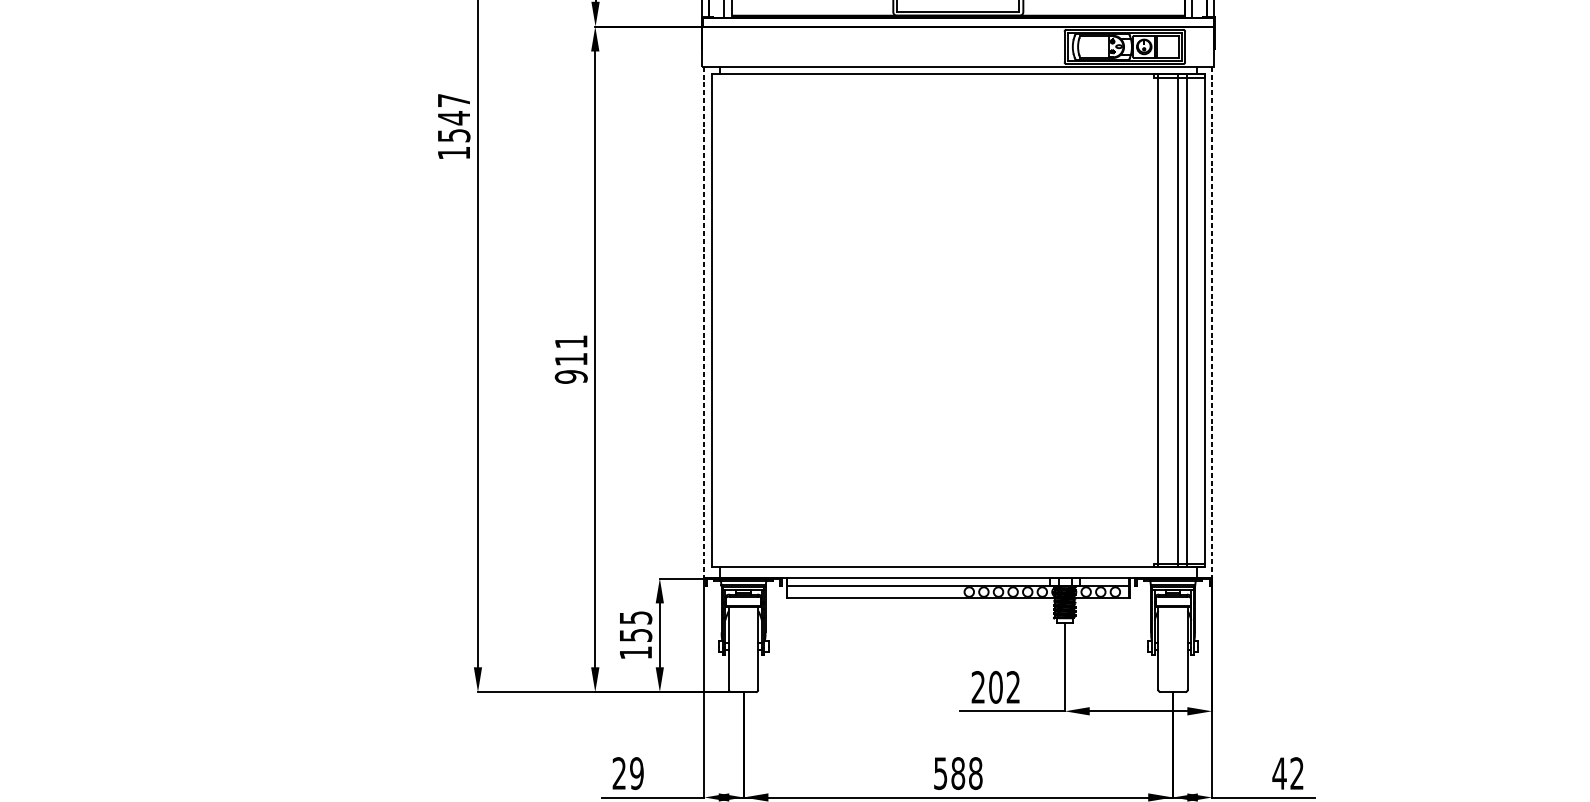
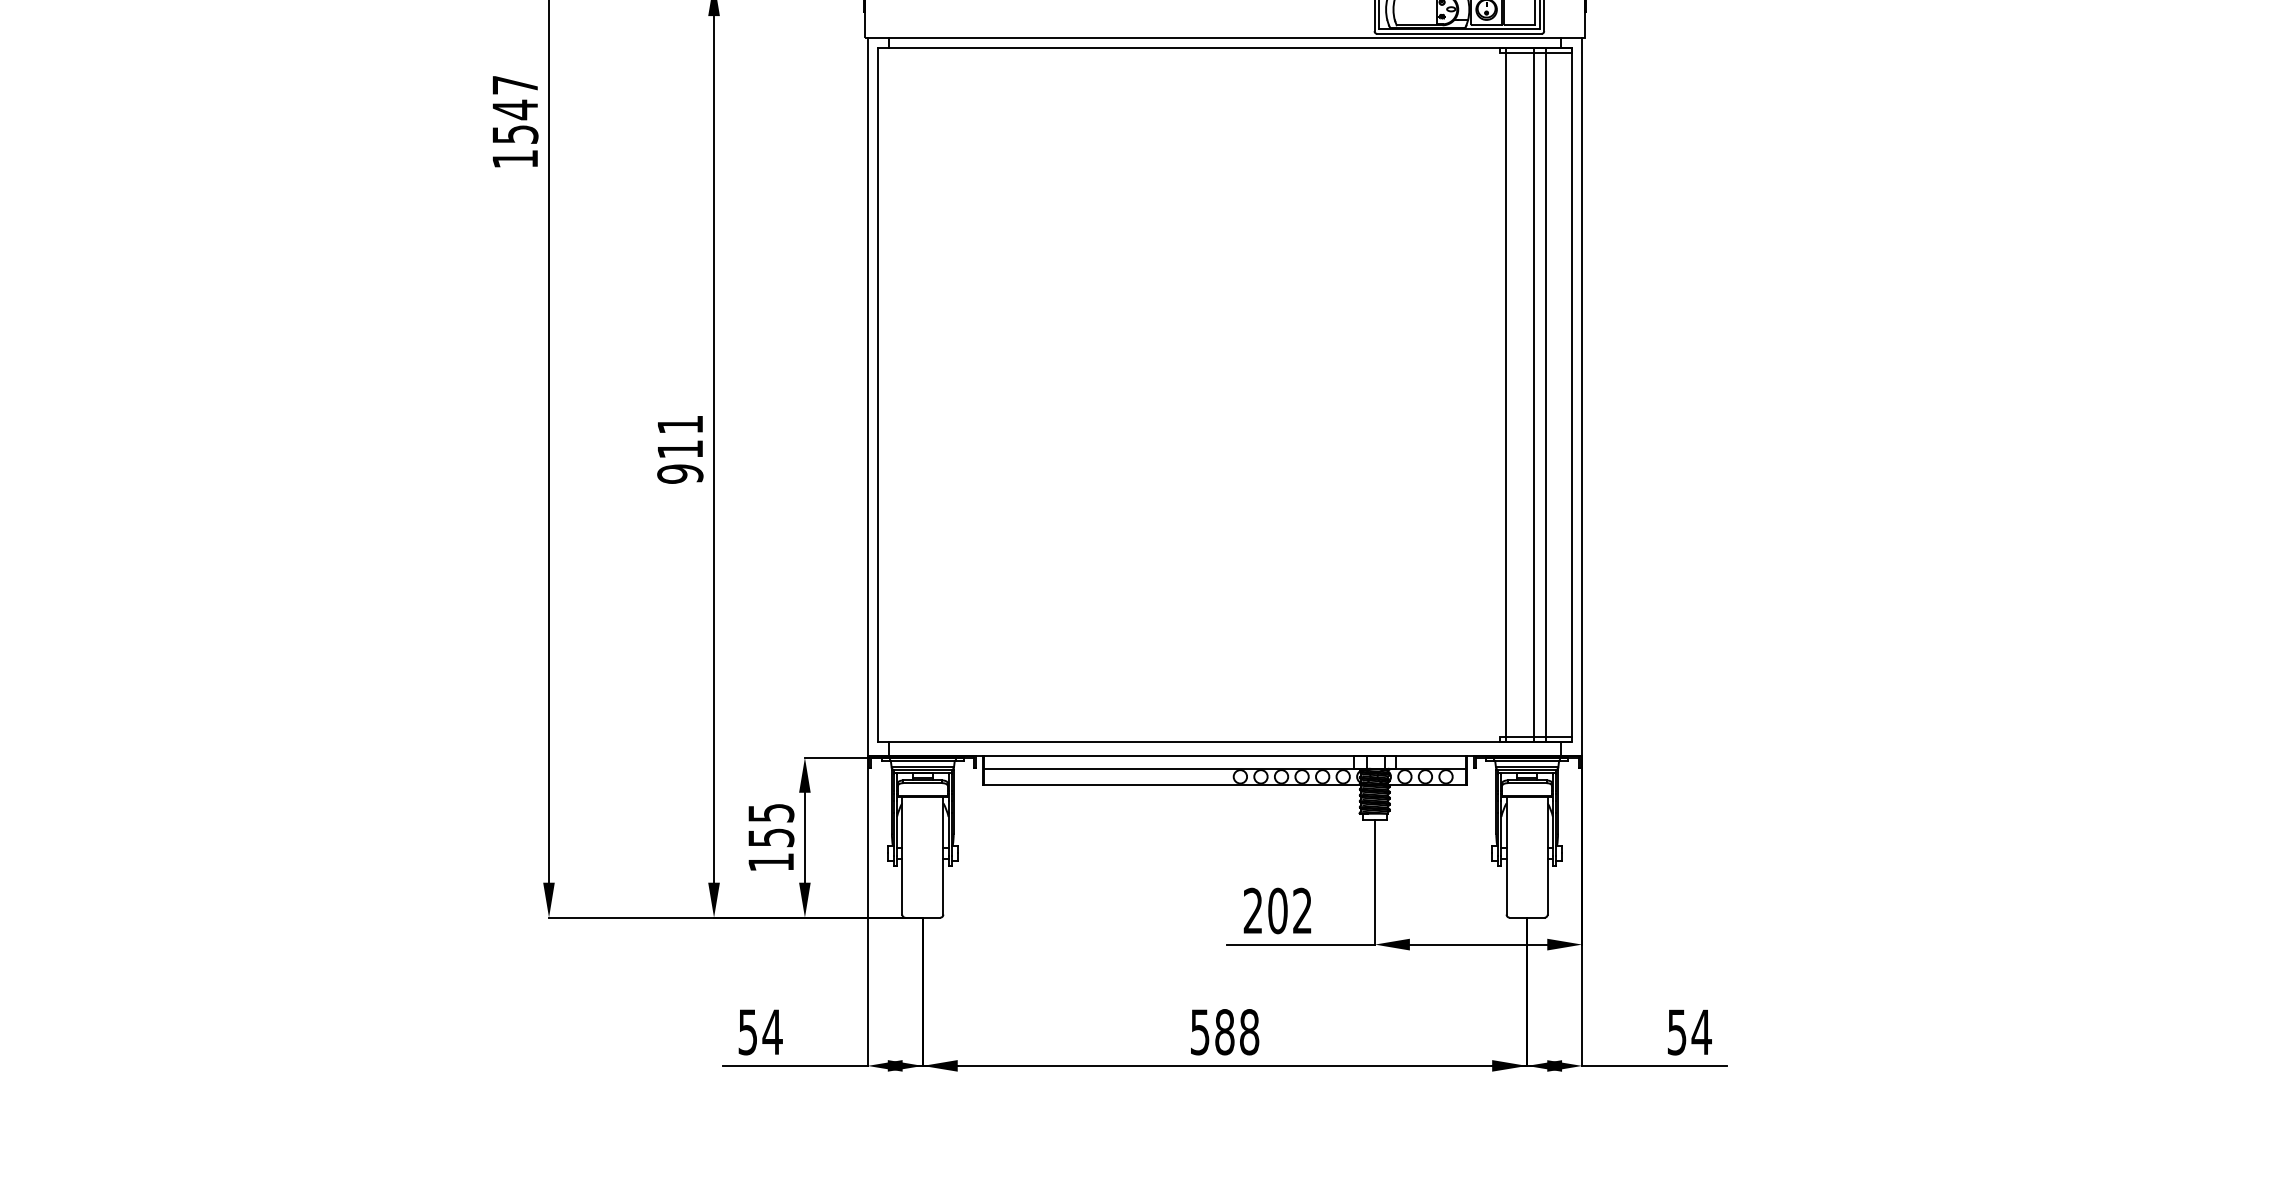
line: (704, 322) -> (867, 397), dashed -> solid
line: (1212, 322) -> (1582, 397), dashed -> solid
text: (628, 773) -> (760, 1032), 29 -> 54
text: (1287, 773) -> (1688, 1032), 42 -> 54

